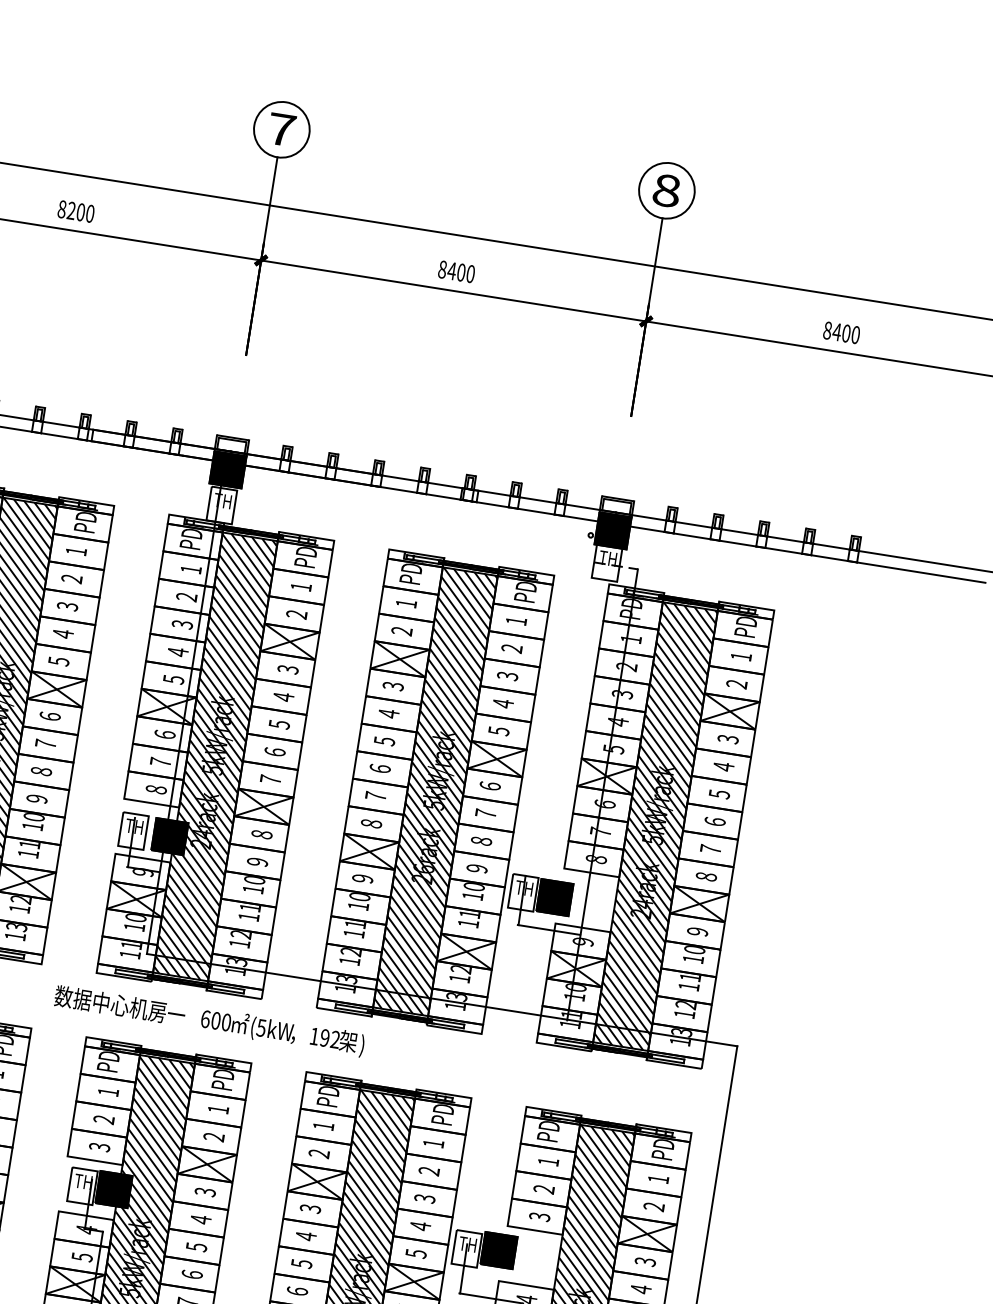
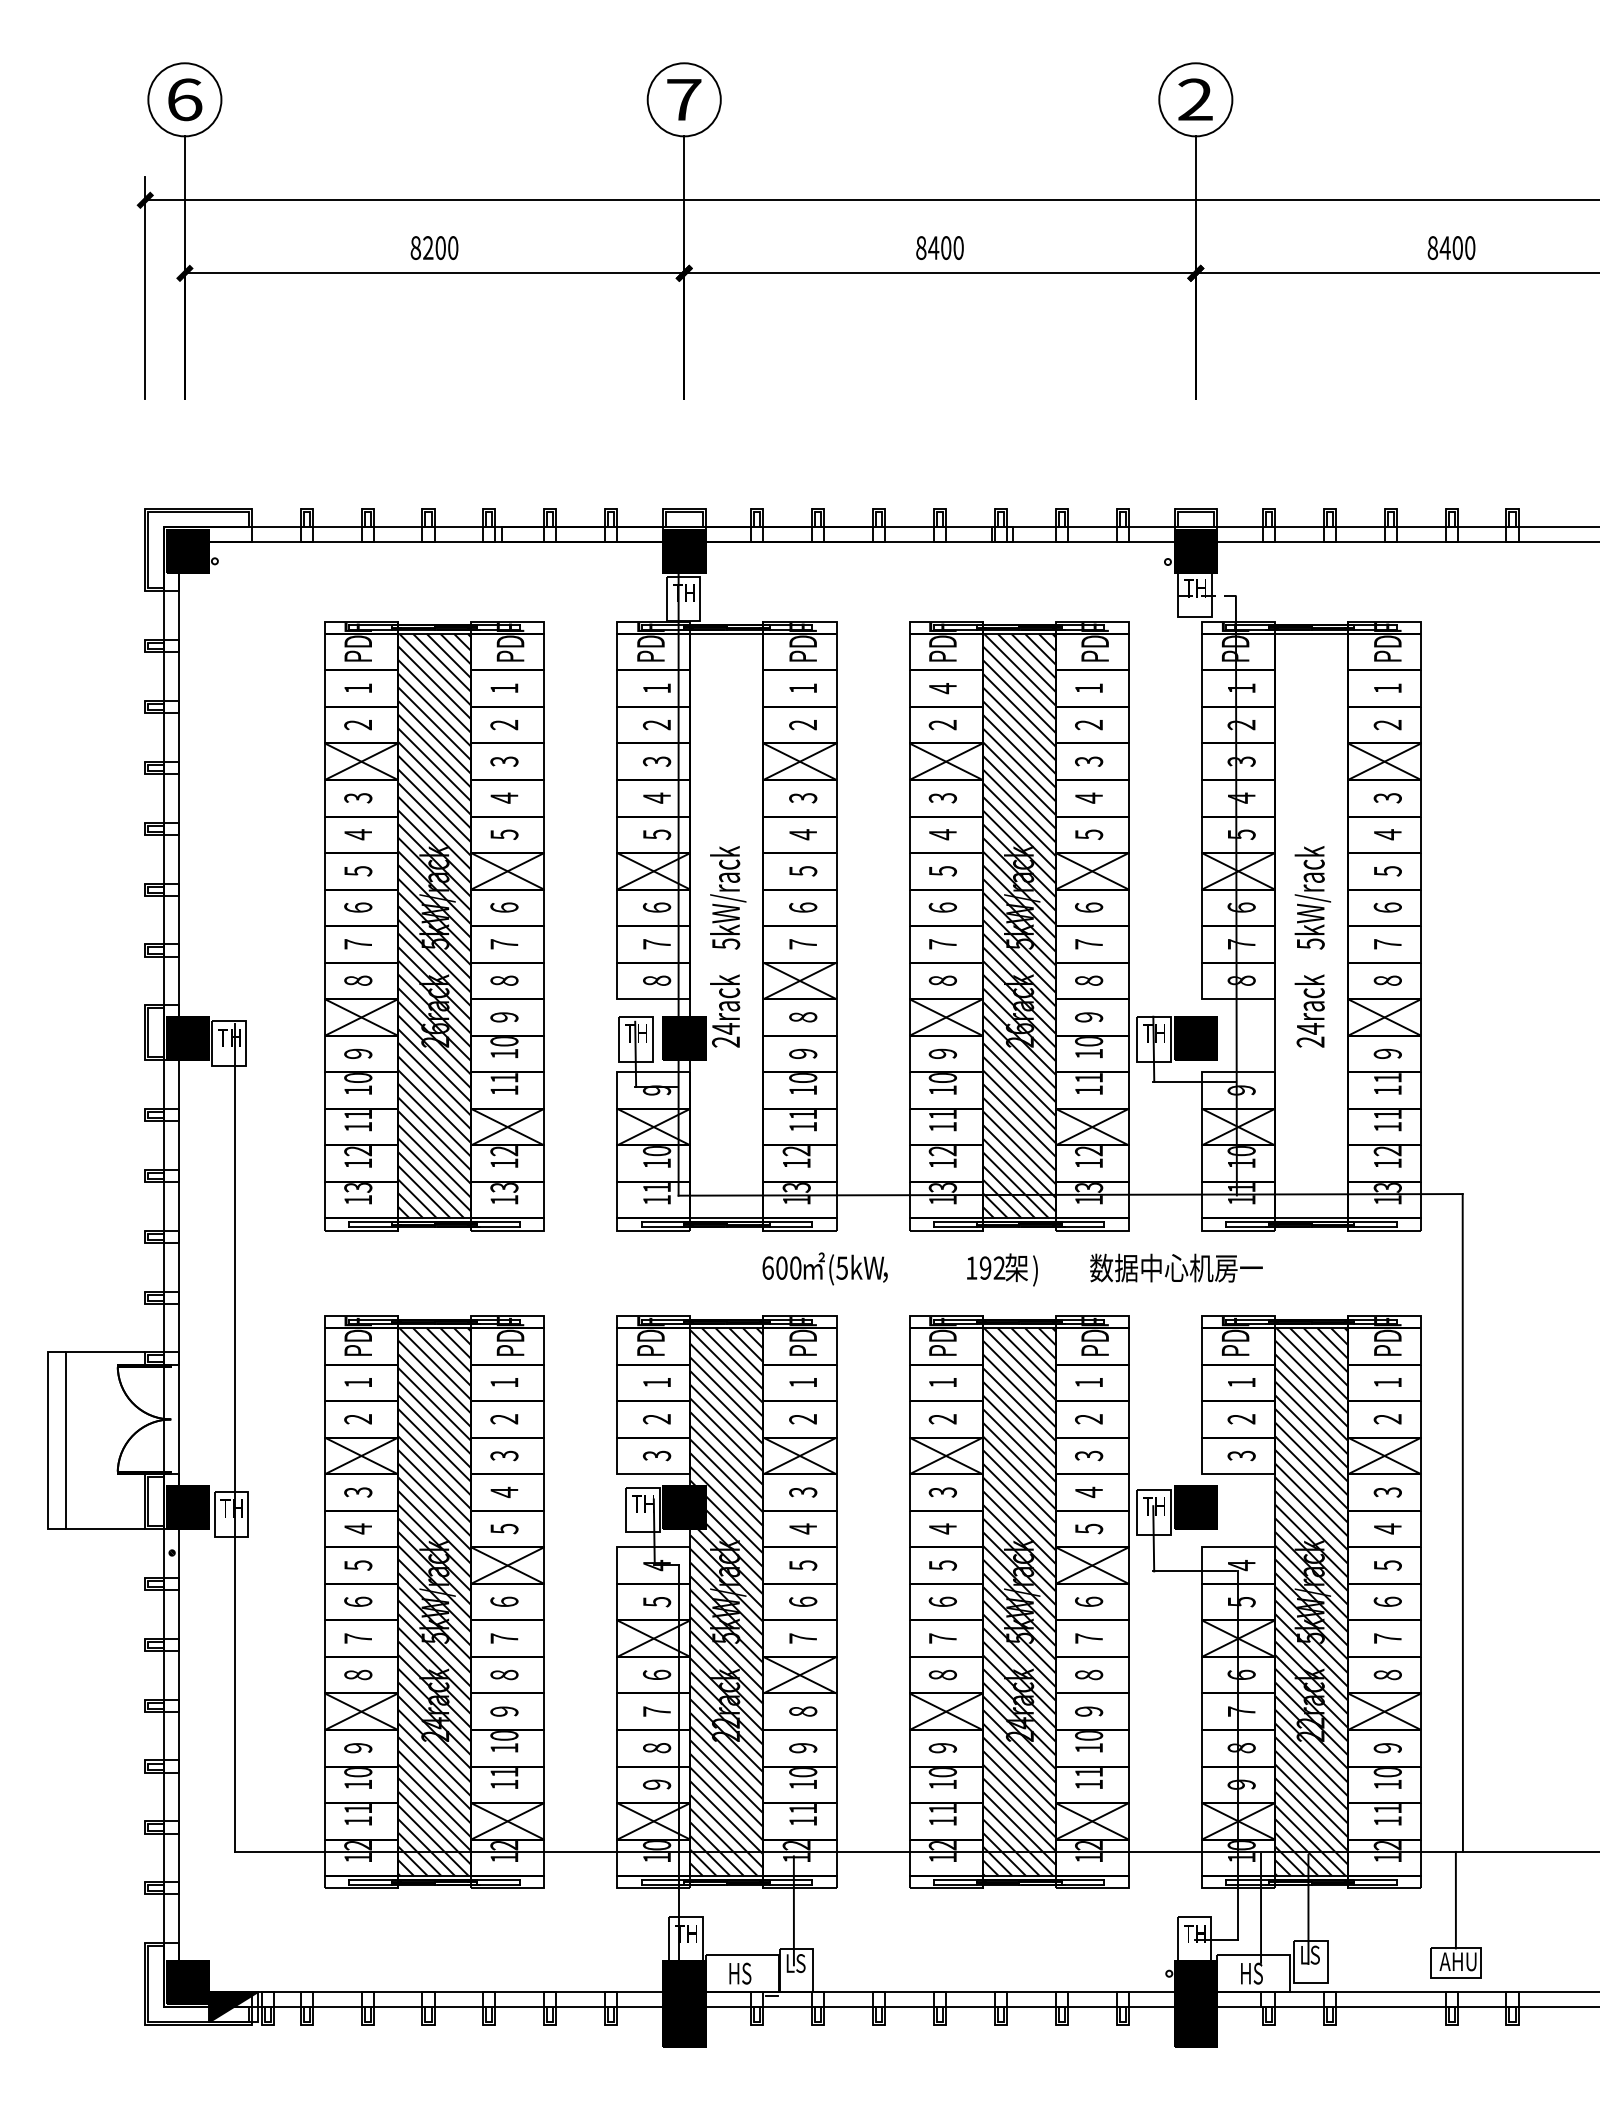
text: (666, 190) -> (1195, 99), 8 -> 2
text: (406, 603) -> (942, 688), 1 -> 4
hatch: (215, 756) -> (726, 925), removed
hatch: (655, 826) -> (1311, 925), removed
text: (694, 949) -> (1387, 1077), 10 -> 11
text: (120, 1005) -> (1176, 1267), moved
text: (337, 1041) -> (1002, 1269), moved

